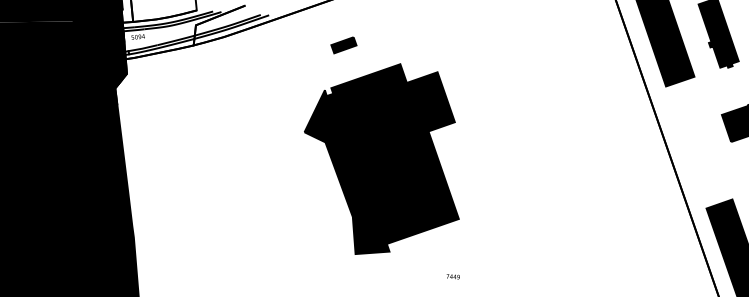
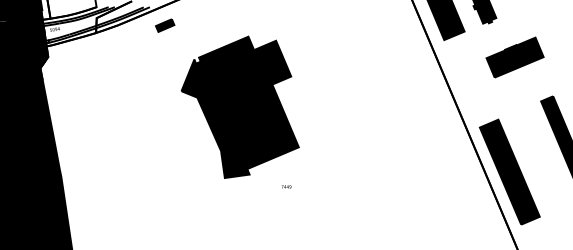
part: (344, 45) -> (165, 25), moved
text: (453, 276) -> (286, 186), moved

